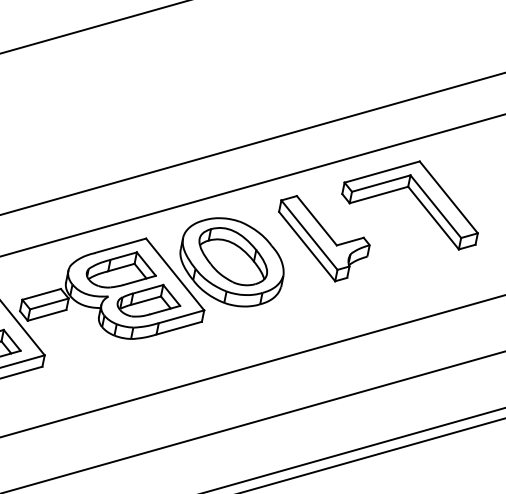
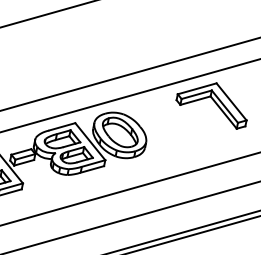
part: (322, 239) -> (166, 123), removed

